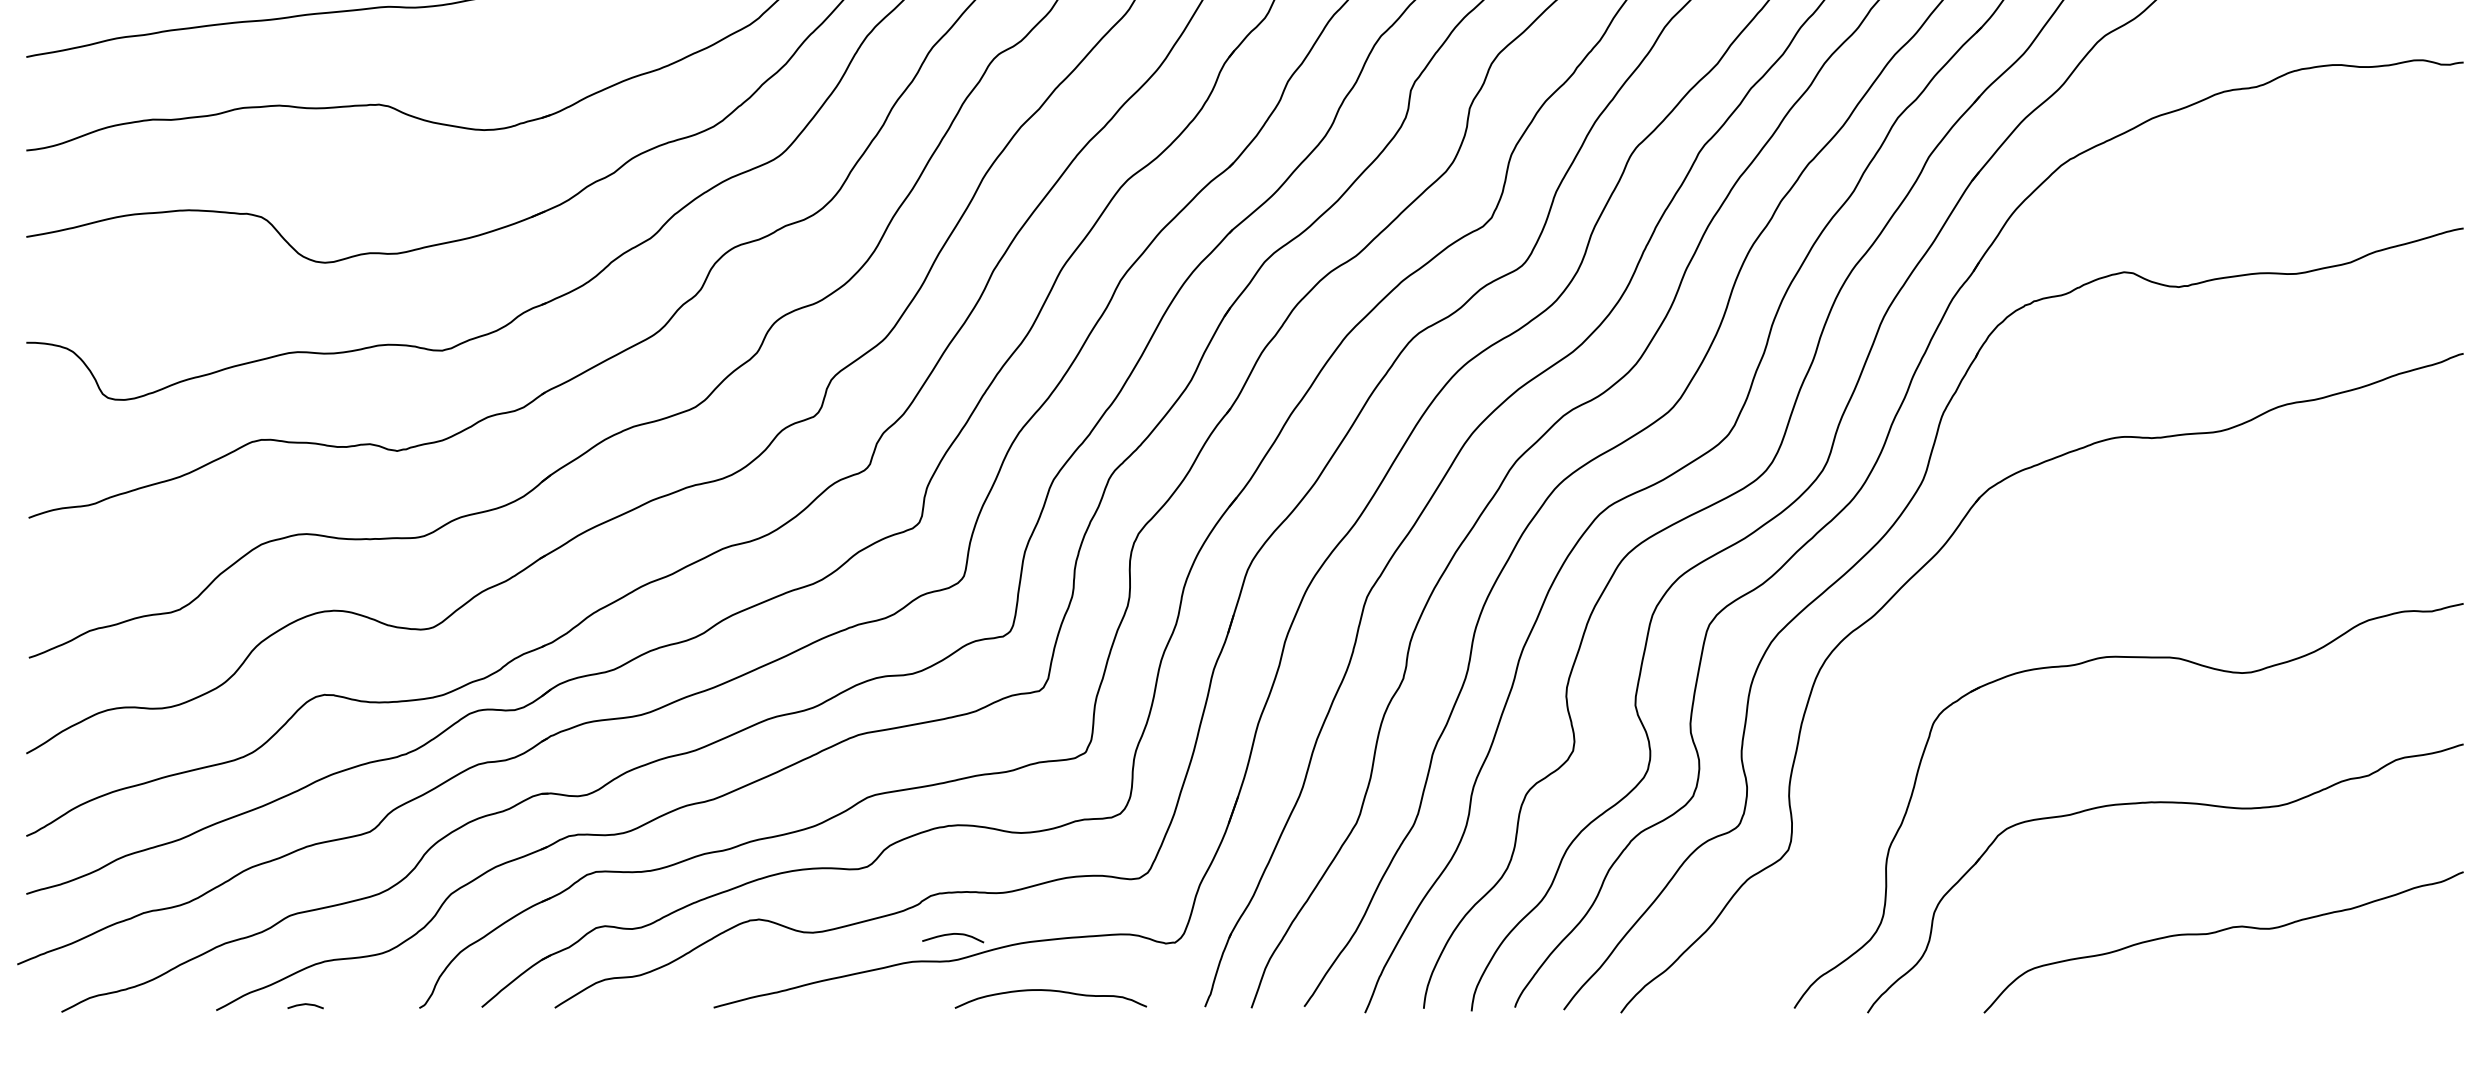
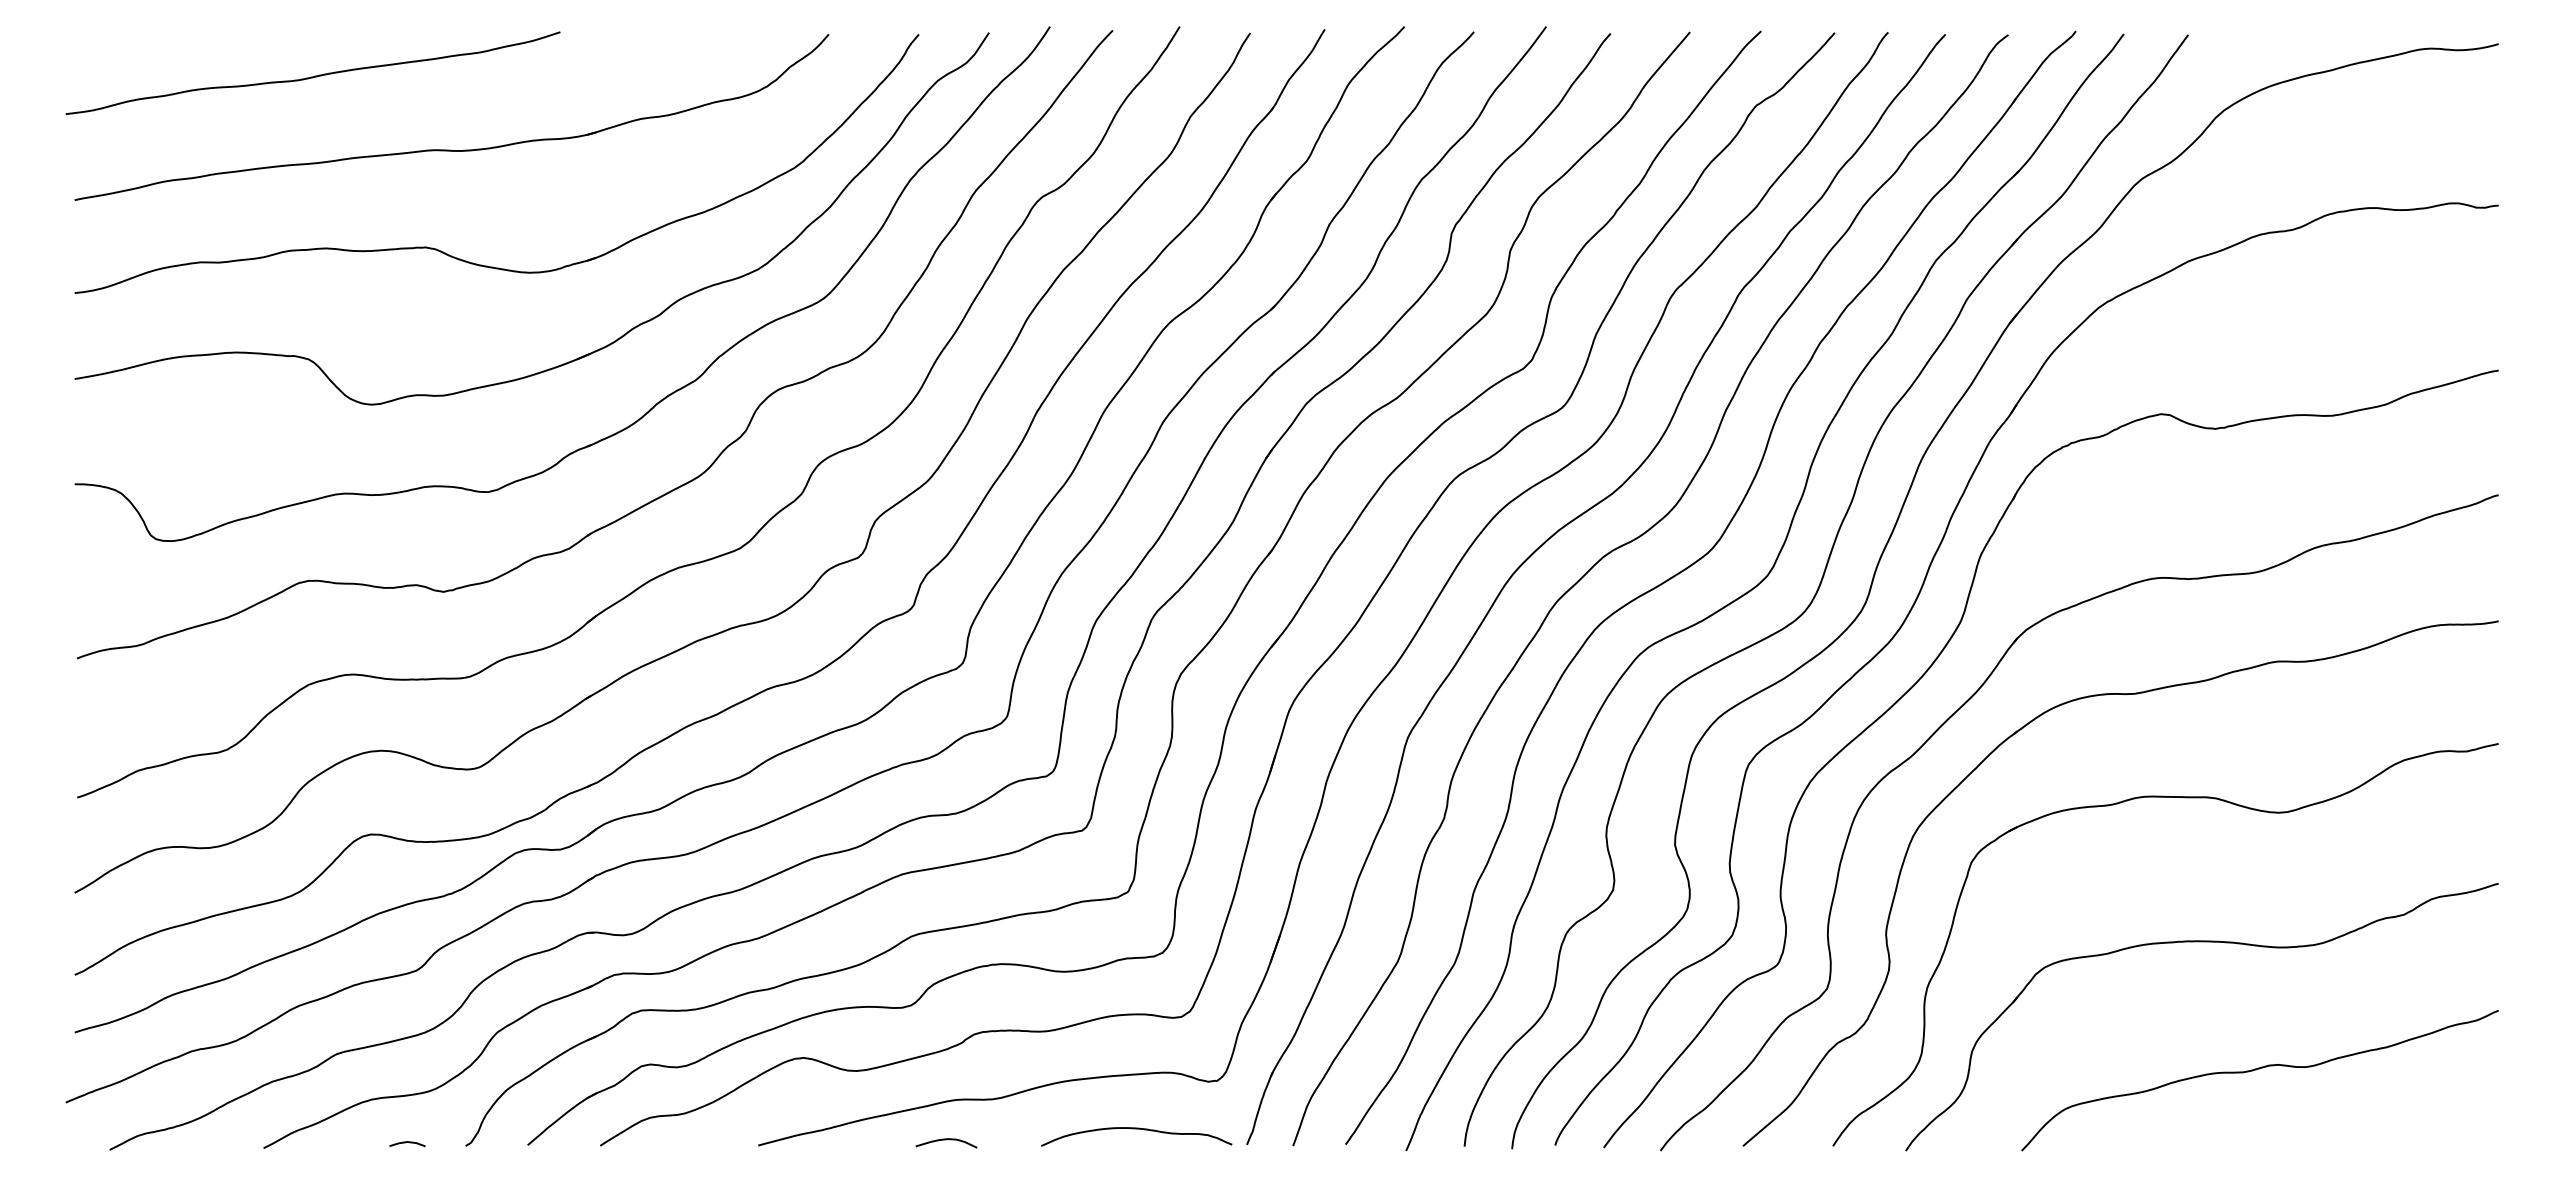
part: (1977, 594) -> (2015, 734), added
curve: (953, 935) -> (946, 1140), moved
curve: (1050, 991) -> (1136, 1129), moved
line: (305, 1004) -> (407, 1142), moved

